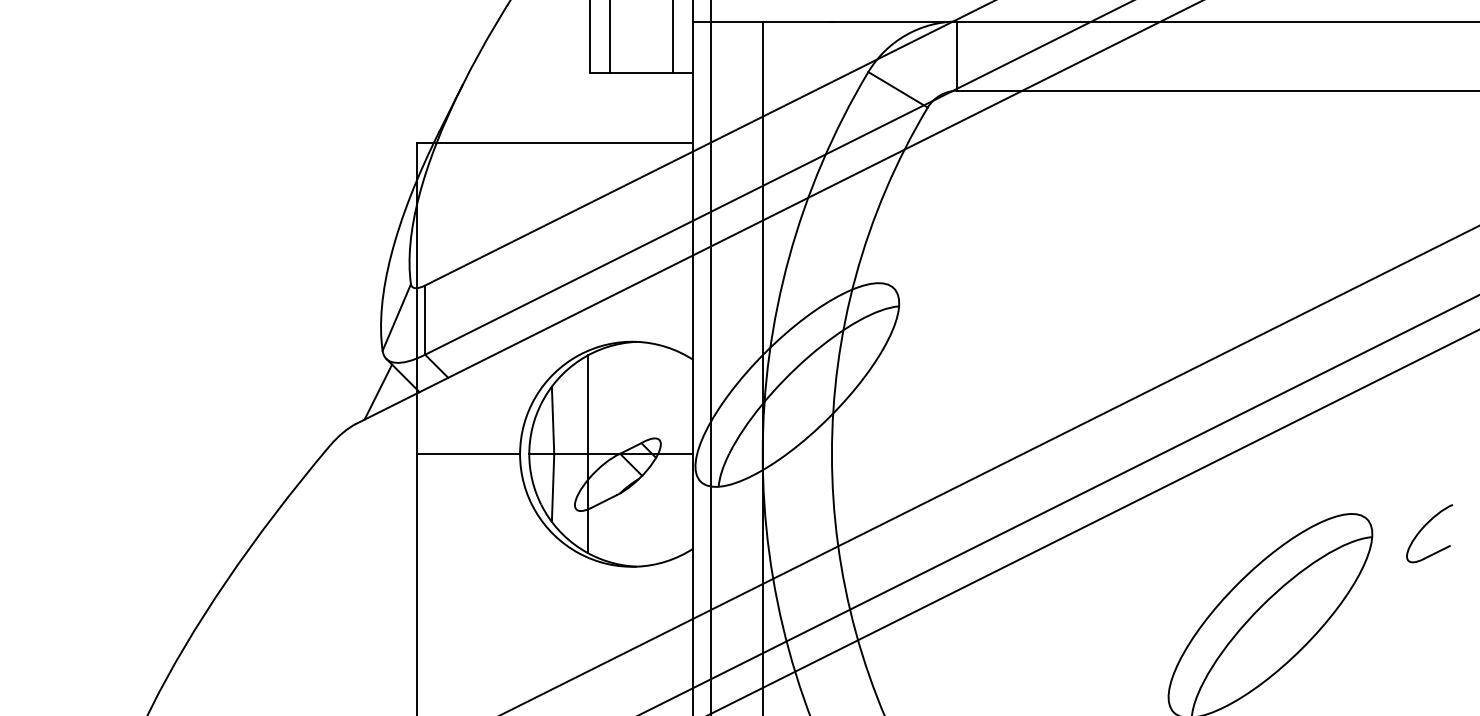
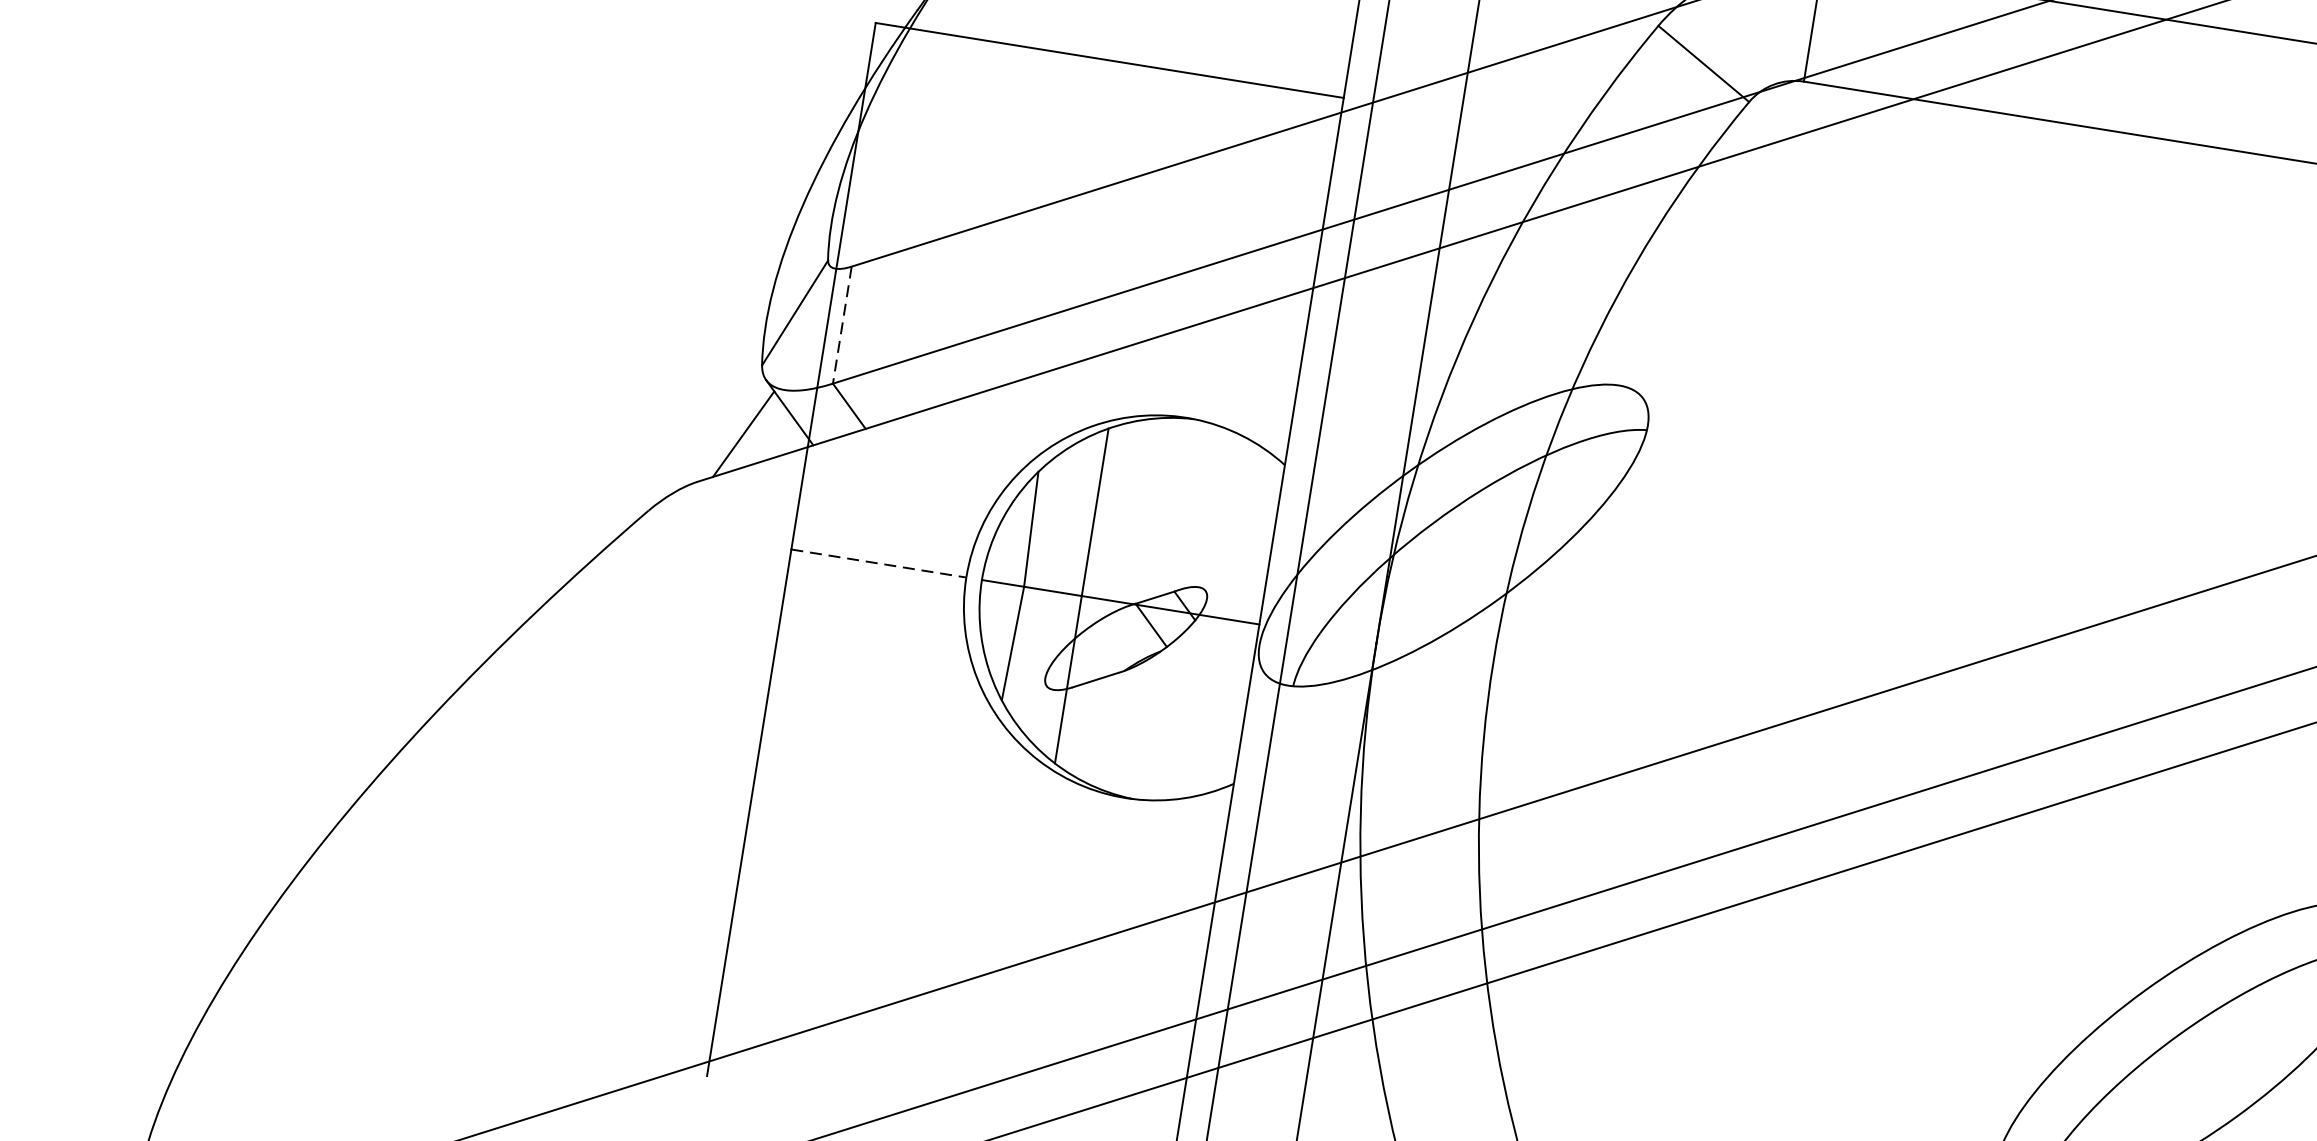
line: (425, 320) -> (842, 325), solid -> dashed
line: (468, 454) -> (879, 563), solid -> dashed

